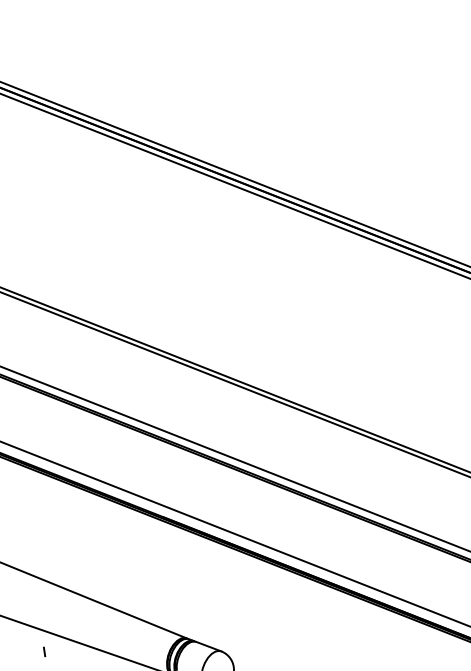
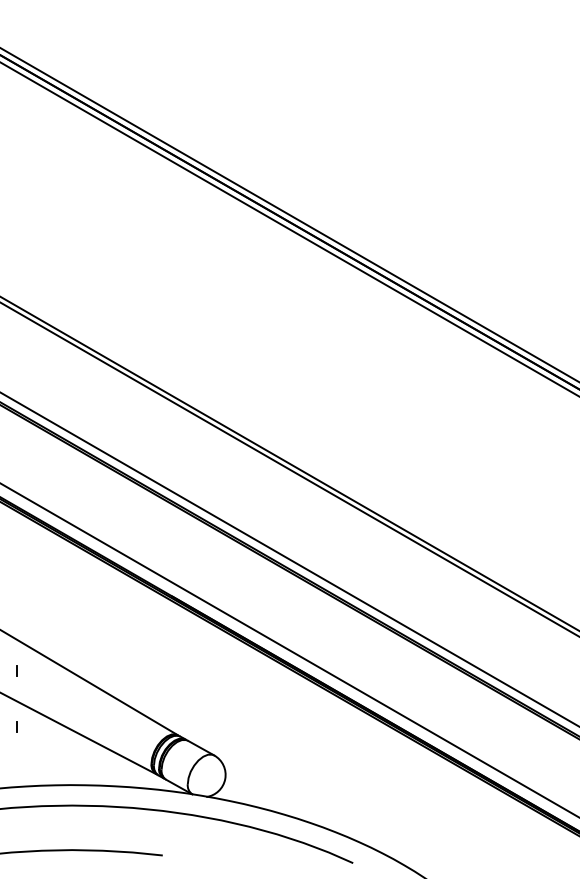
line: (36, 602) -> (16, 670), added

